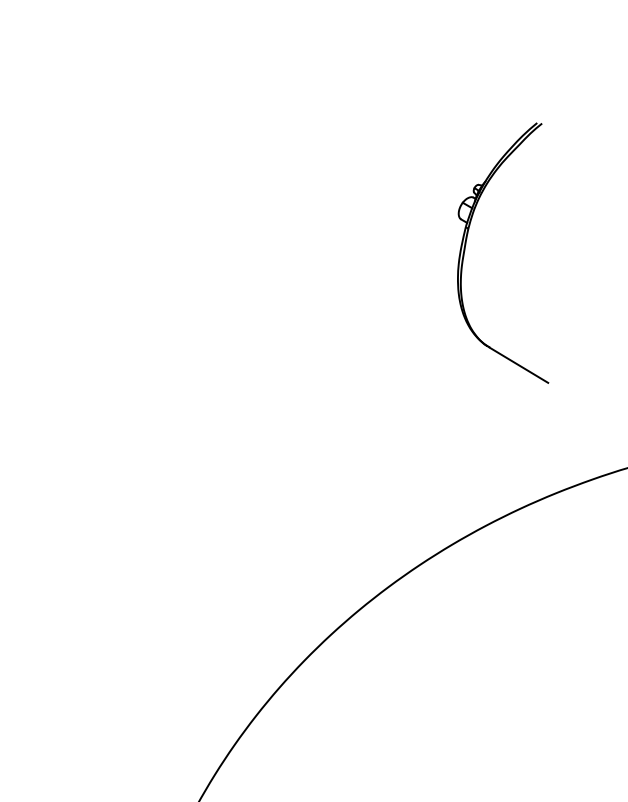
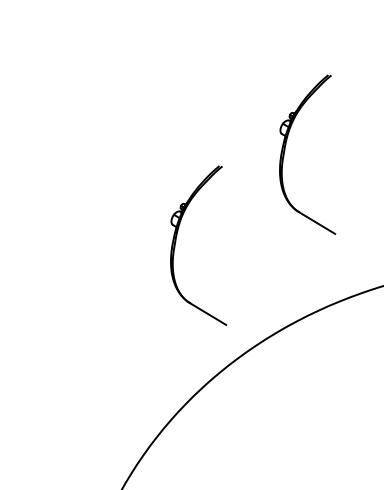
part: (288, 395) -> (176, 241), added

